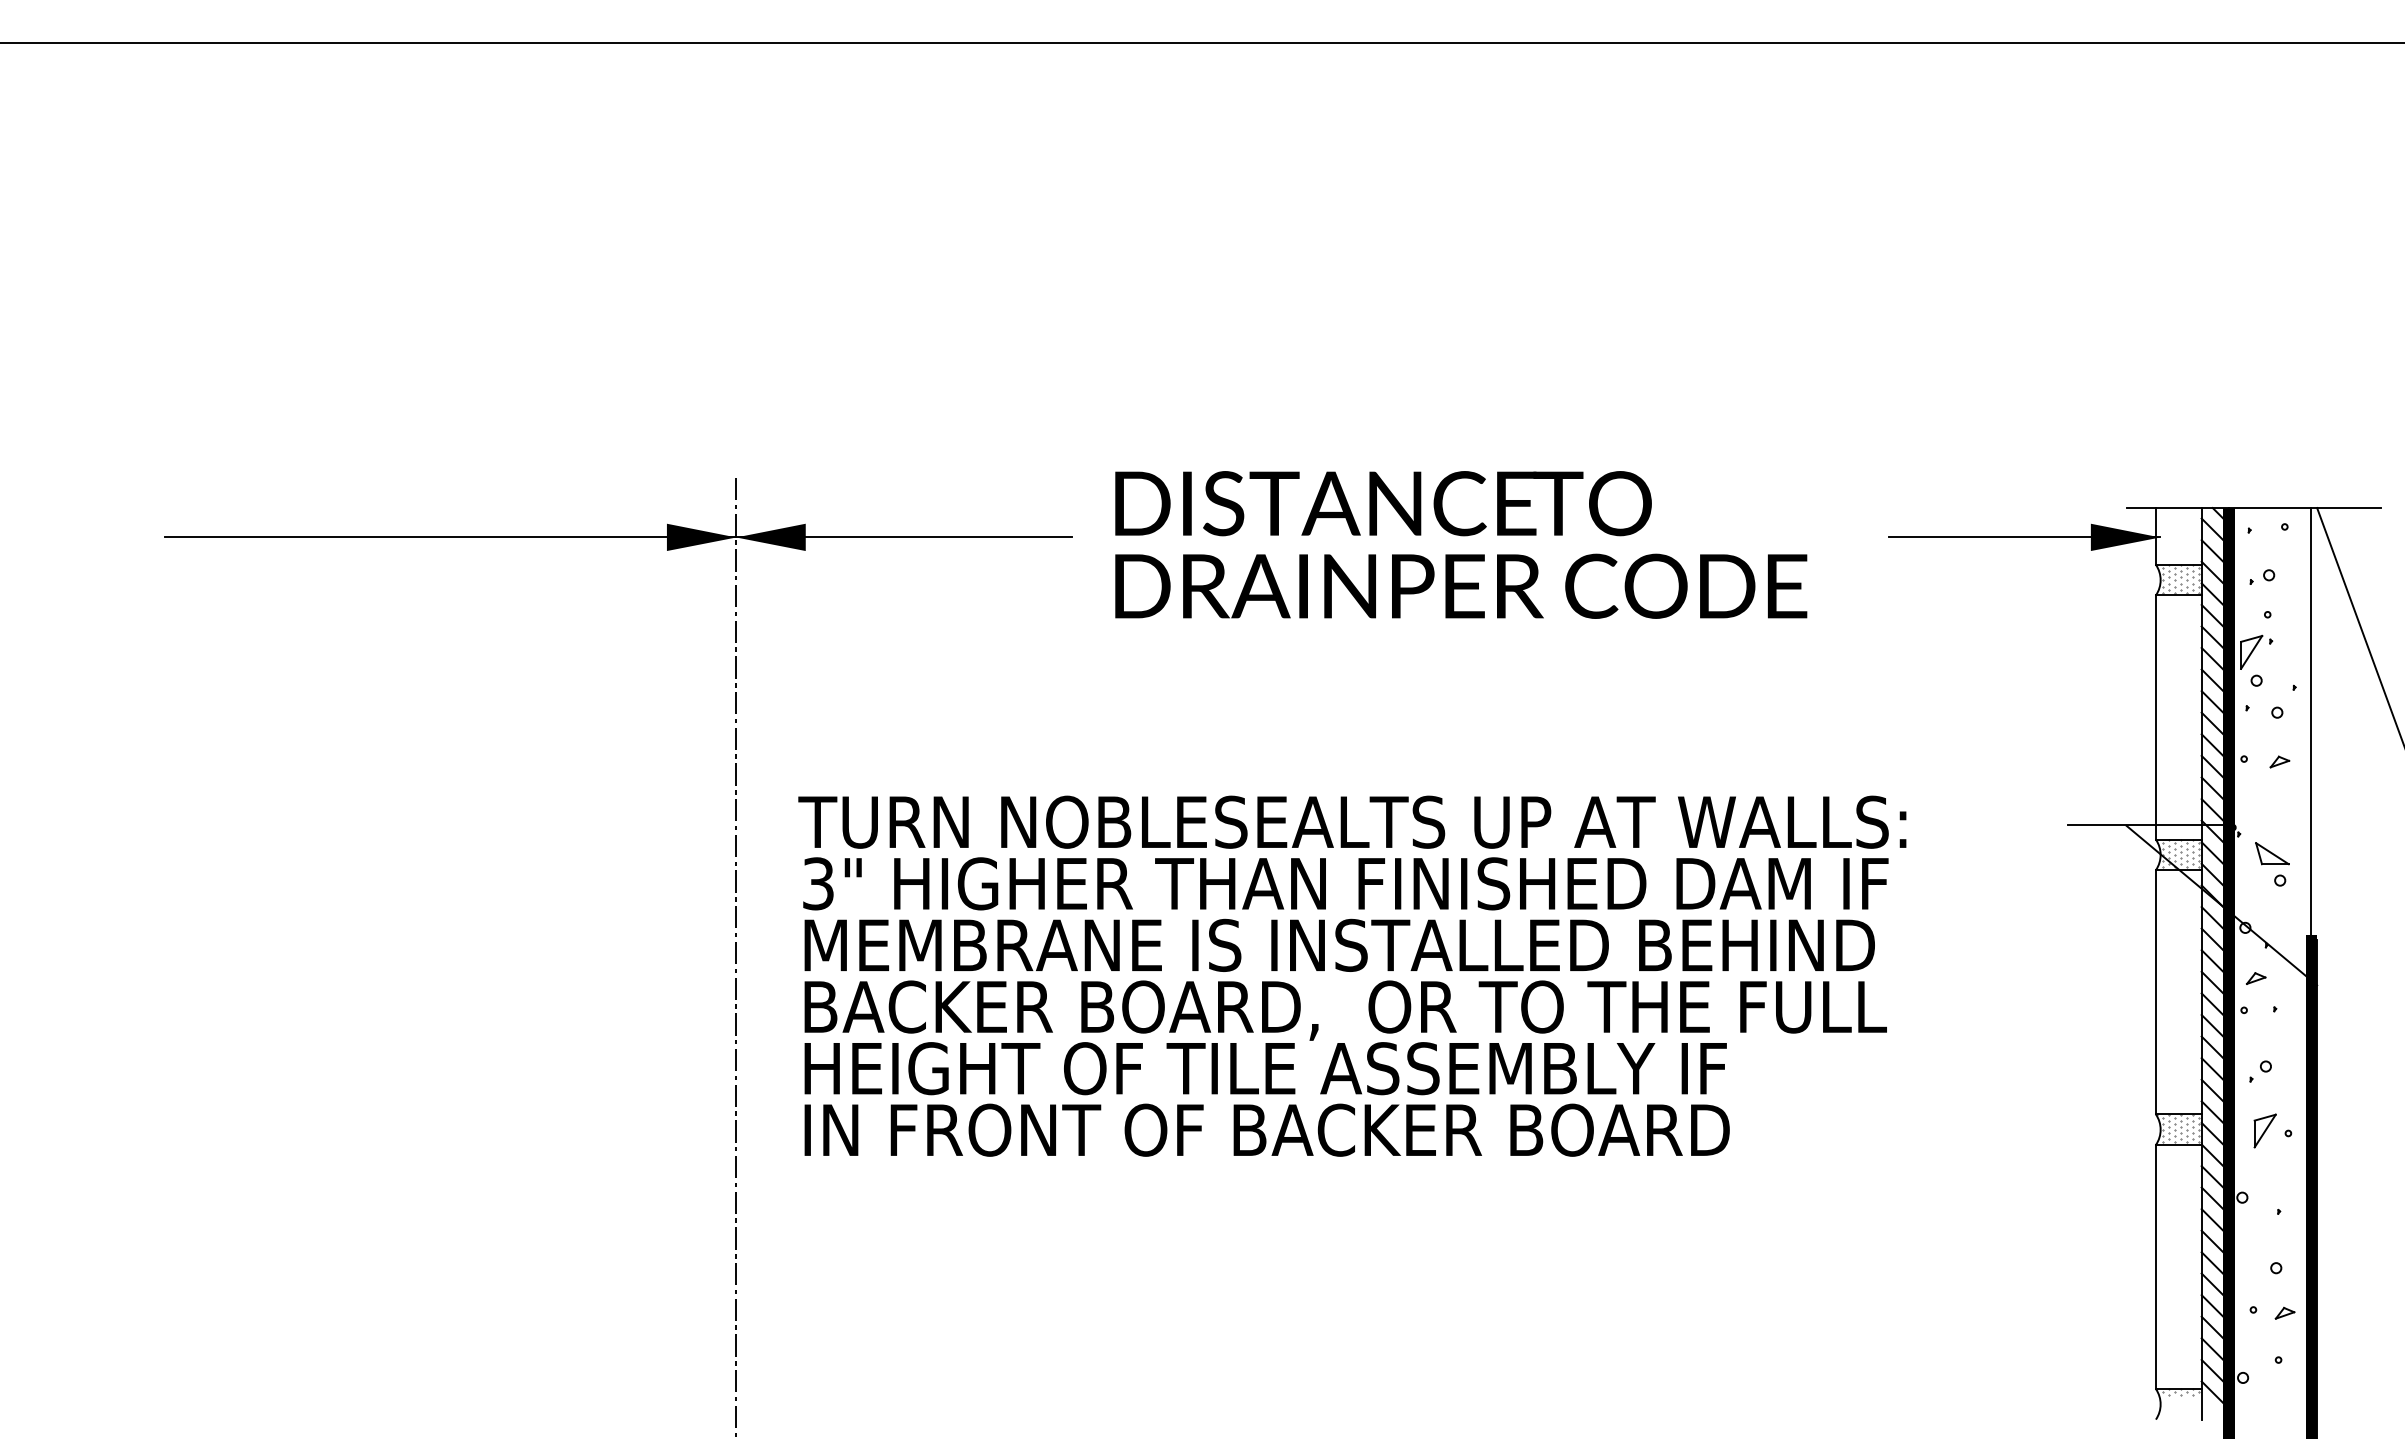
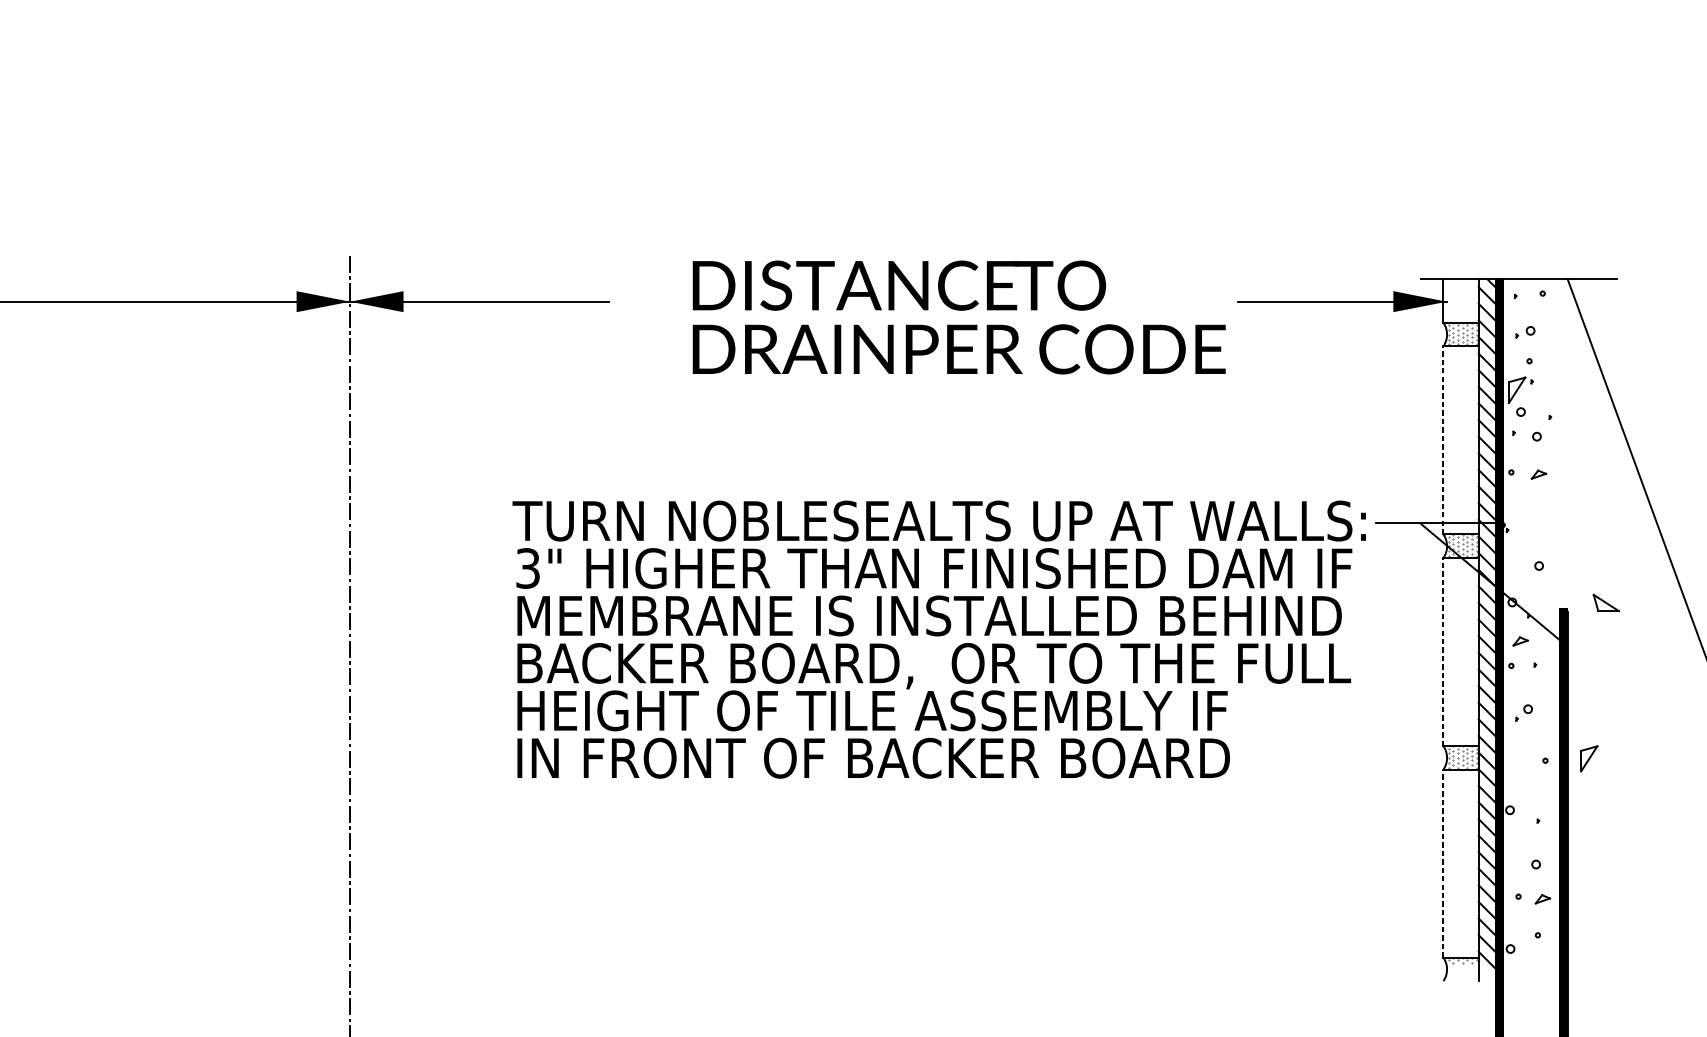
text: (1461, 544) -> (959, 317), moved
line: (2155, 717) -> (1443, 440), solid -> dashed
line: (2311, 724) -> (1563, 445), removed
part: (2272, 853) -> (1606, 602), moved
text: (1352, 975) -> (939, 639), moved
line: (2155, 991) -> (1443, 651), solid -> dashed
part: (2264, 1130) -> (1588, 758), moved
line: (2155, 1266) -> (1443, 863), solid -> dashed

